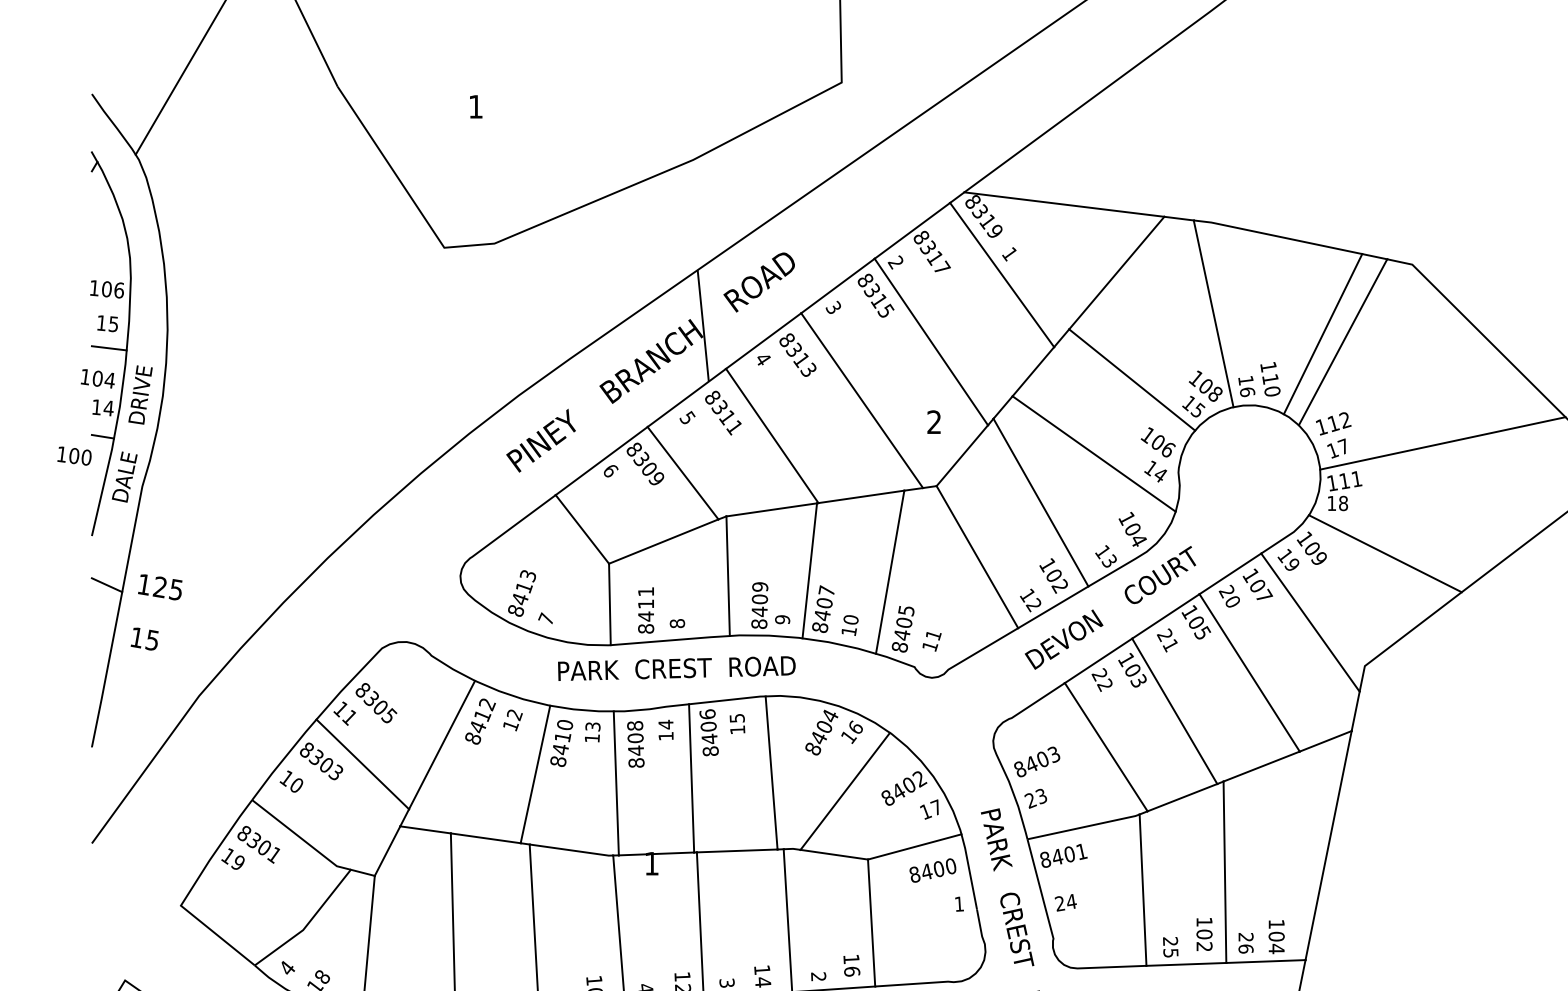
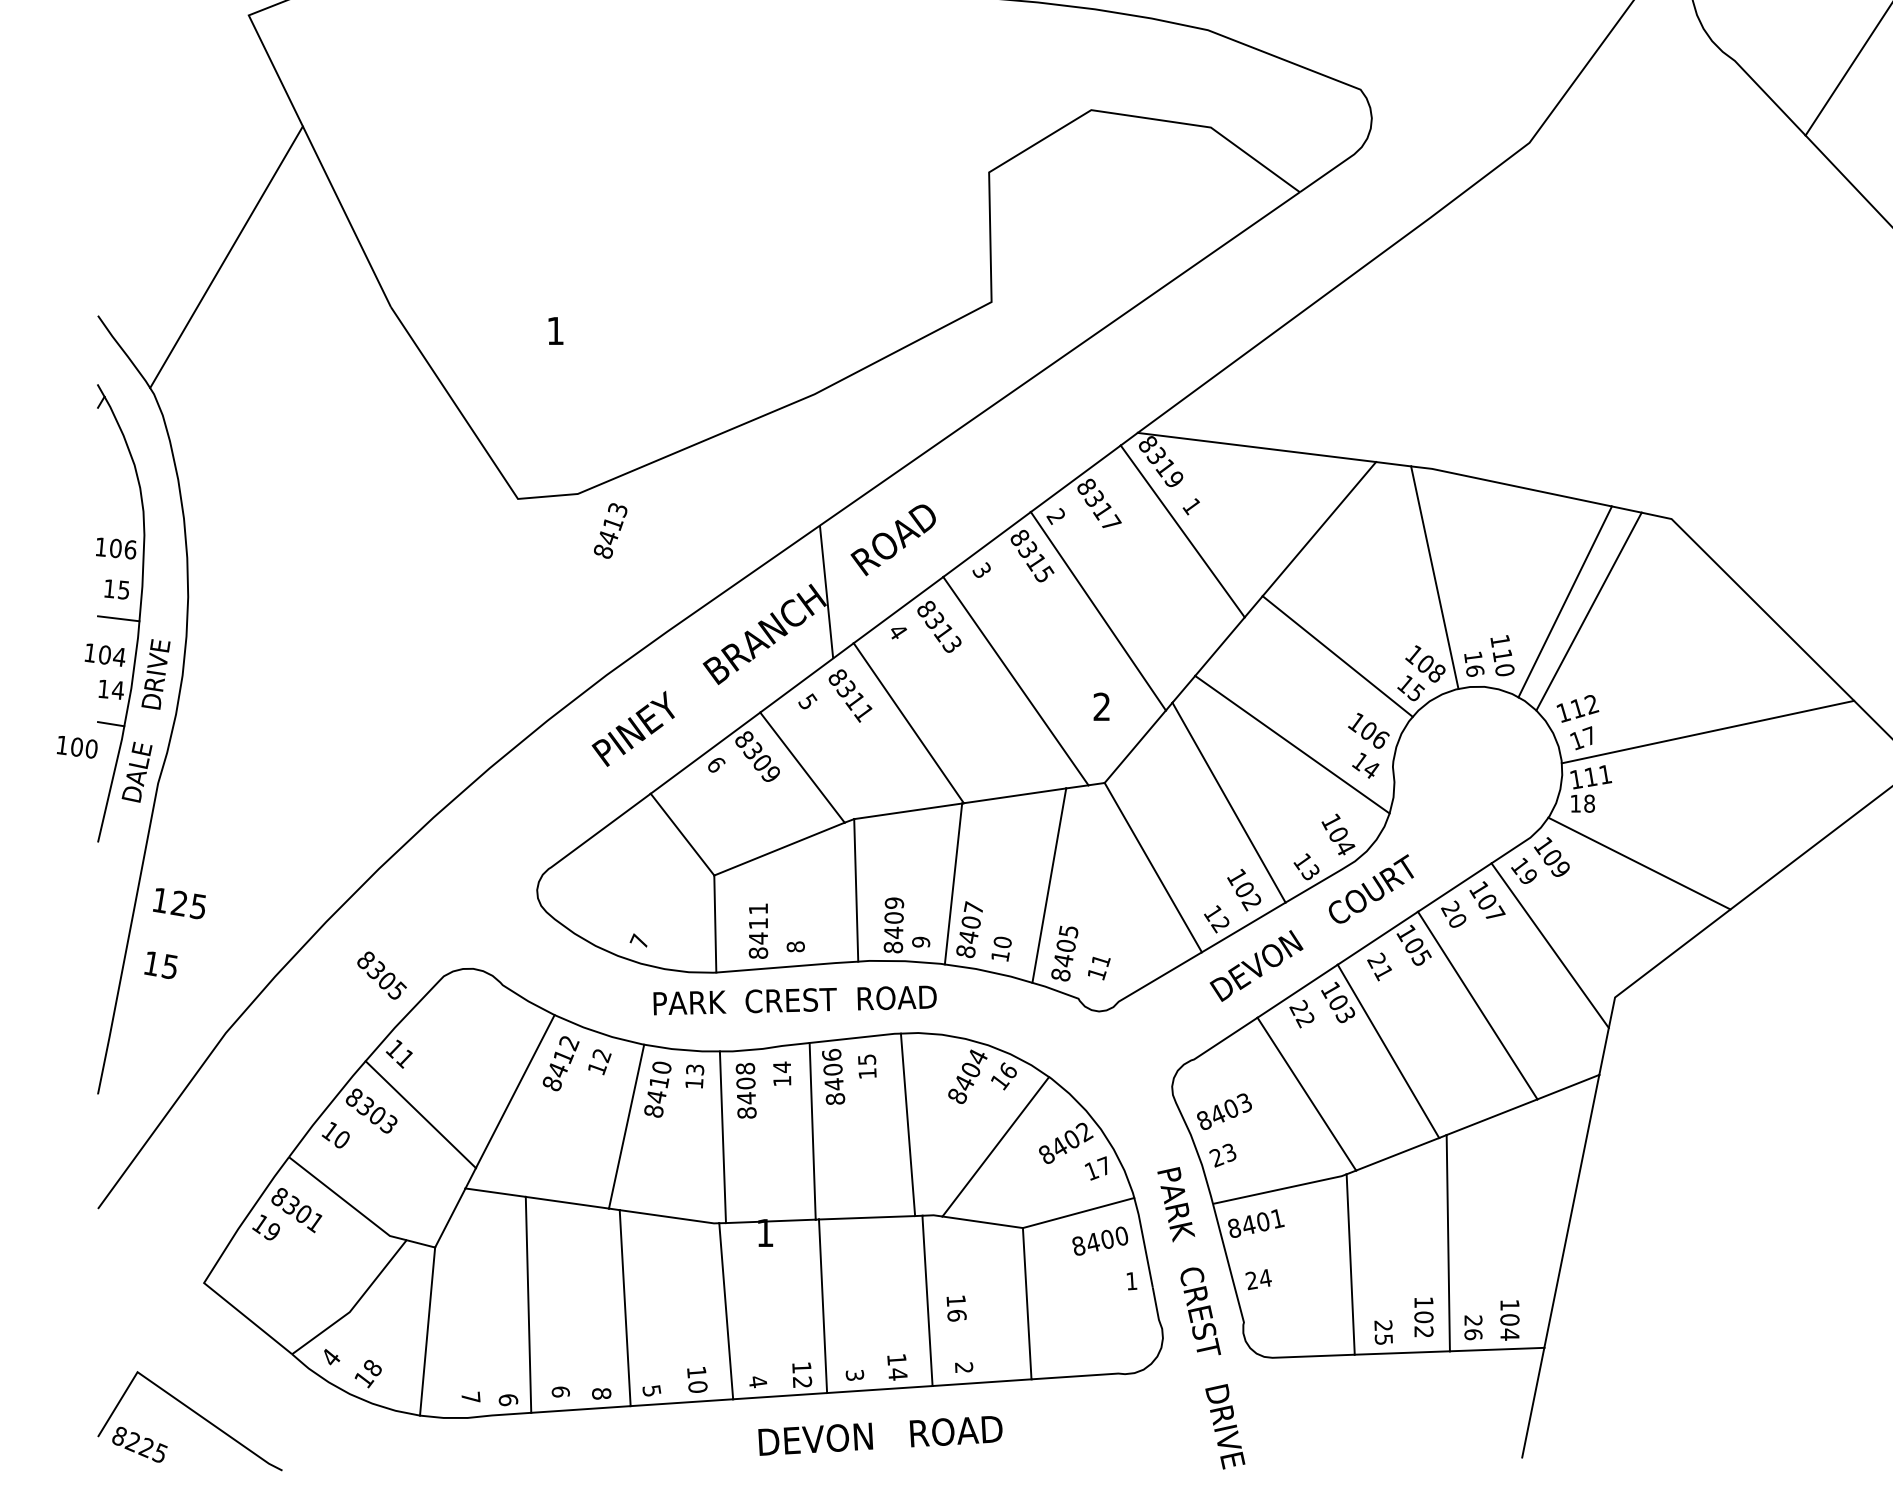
line: (107, 584) -> (116, 900), removed
text: (521, 593) -> (610, 530), moved
text: (375, 703) -> (381, 975), moved
text: (851, 965) -> (956, 1308), moved

